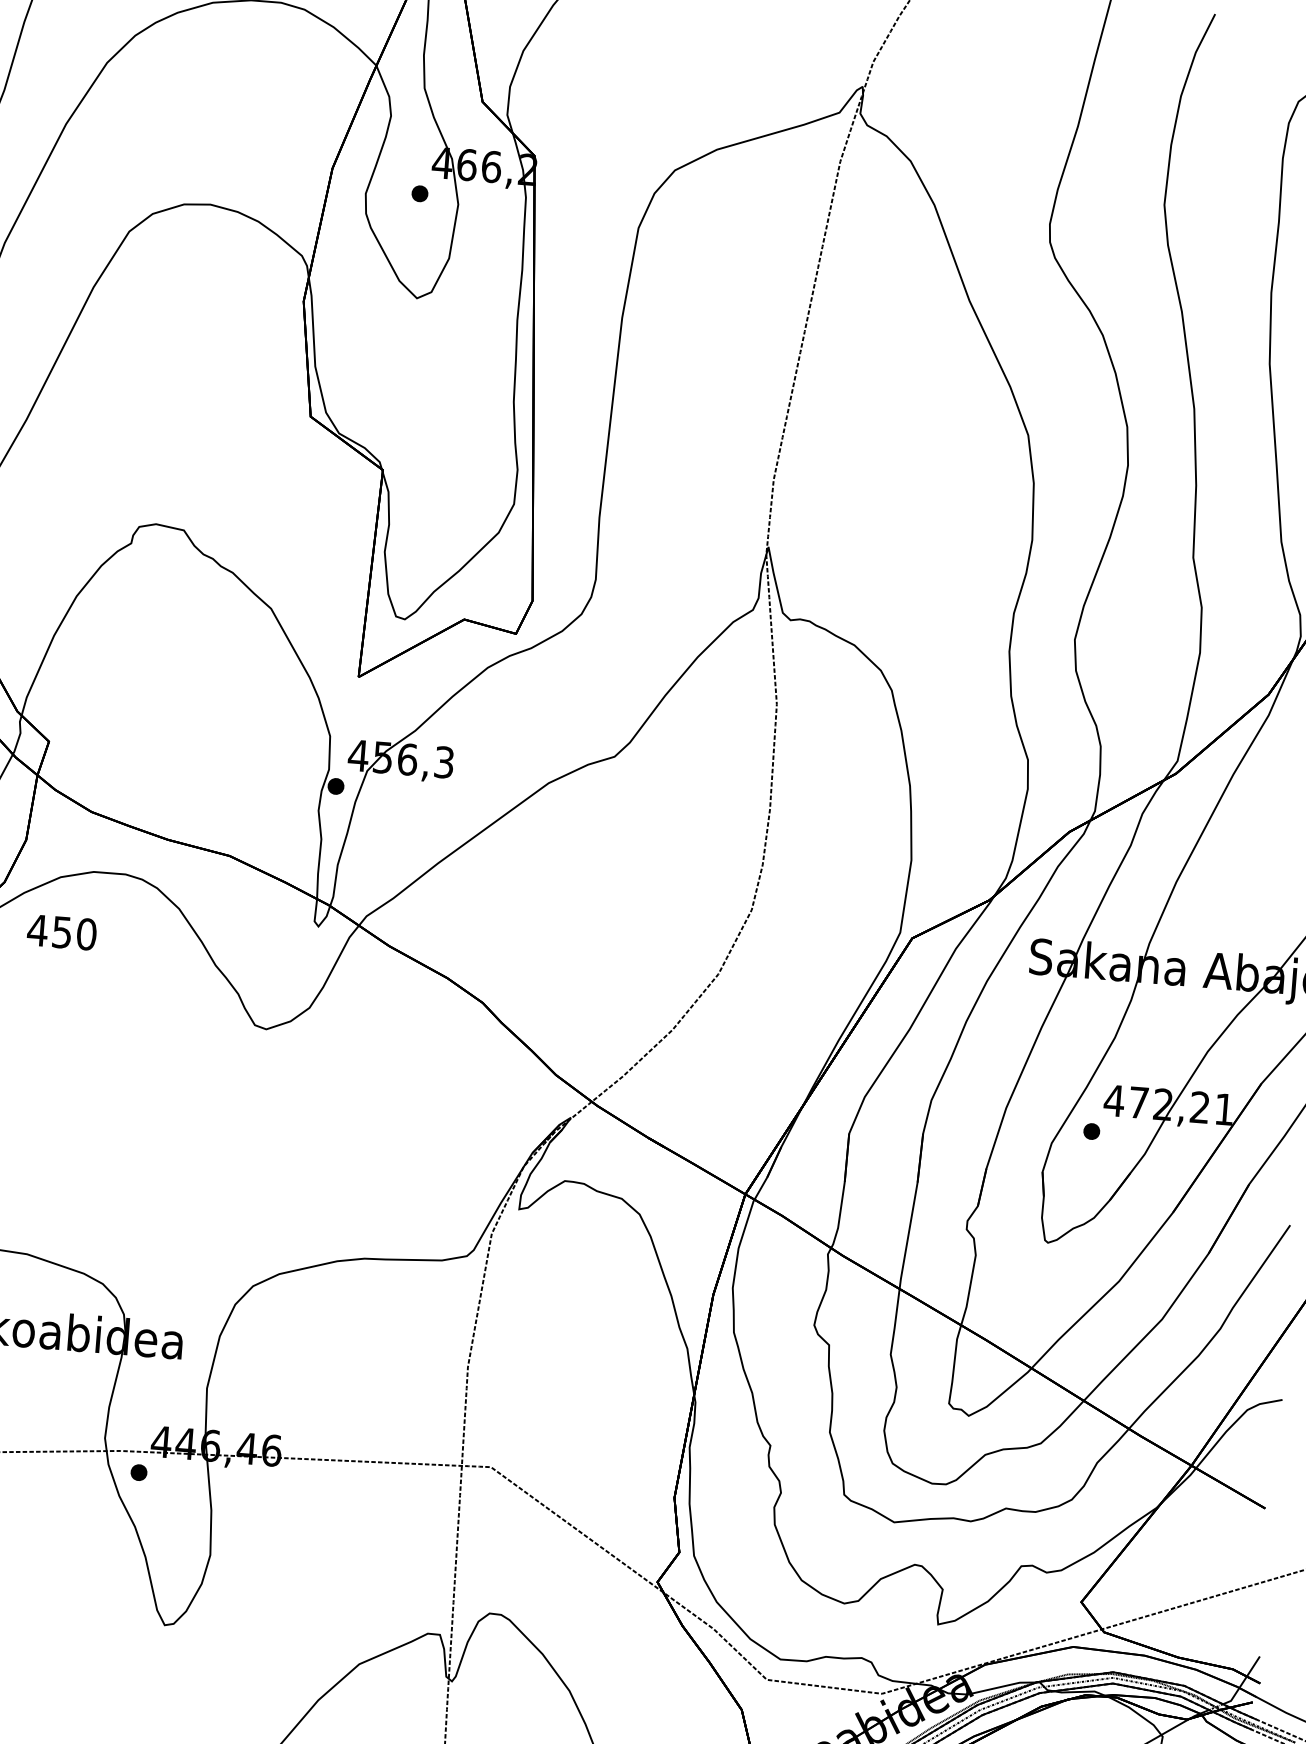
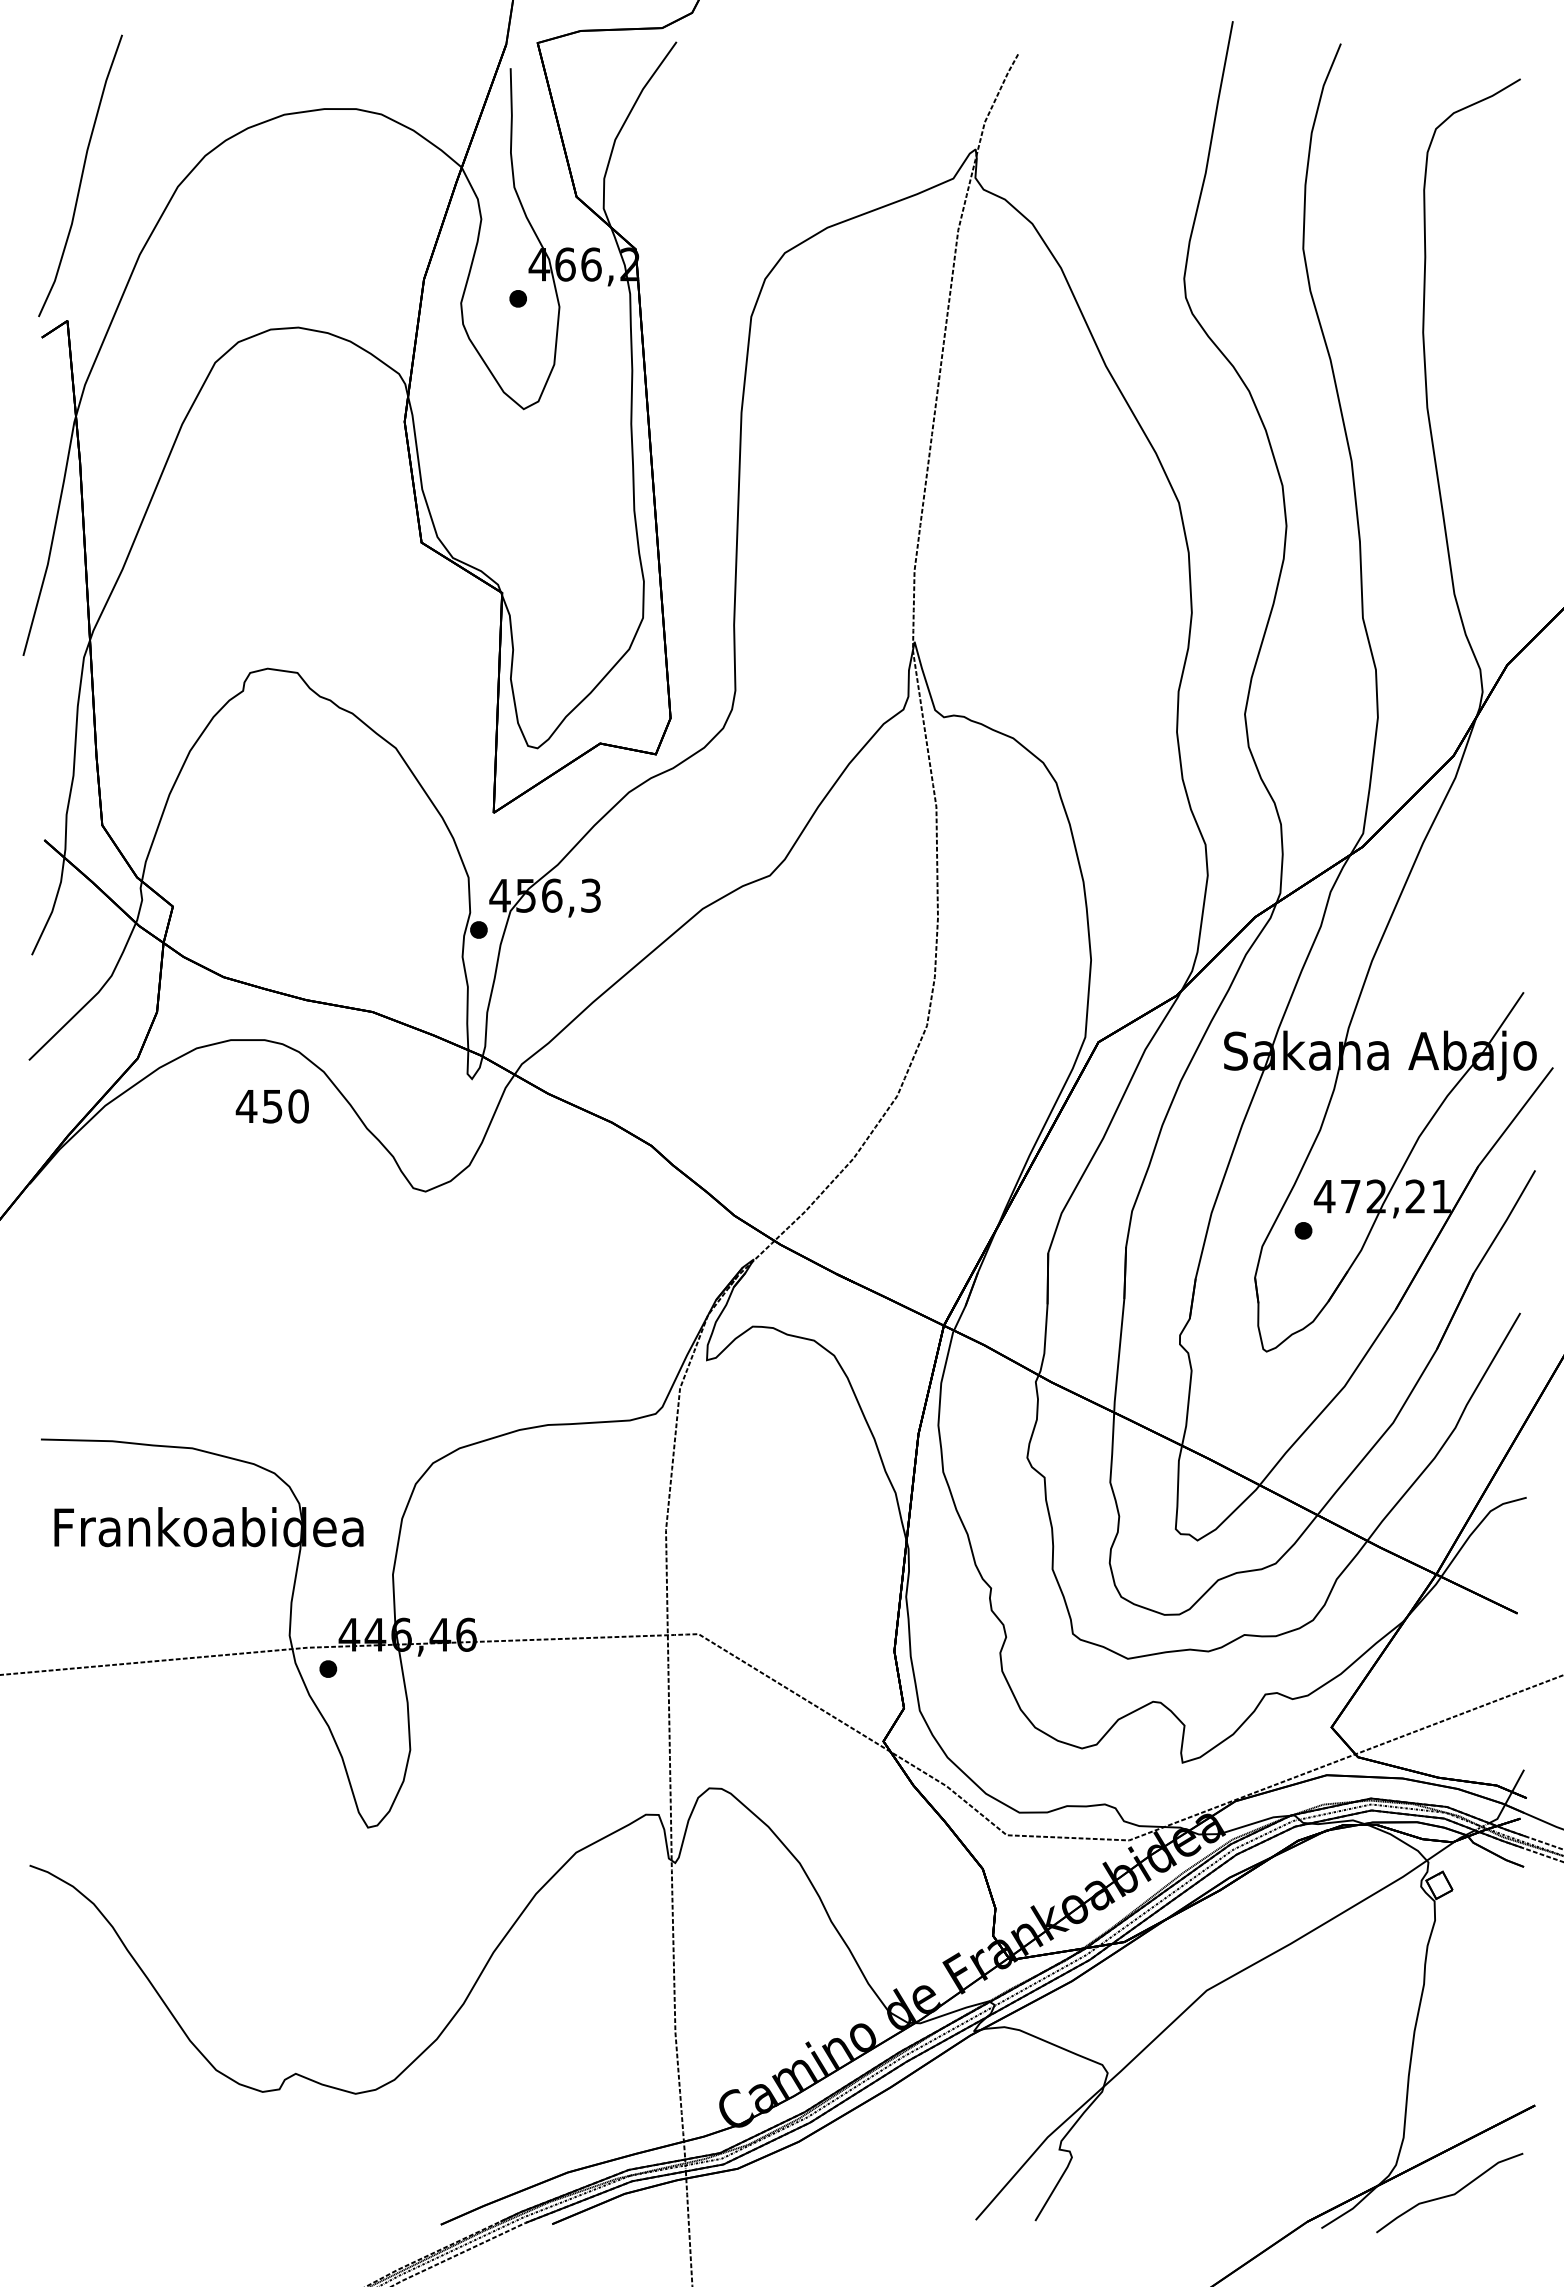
text: (61, 932) -> (271, 1106), moved

